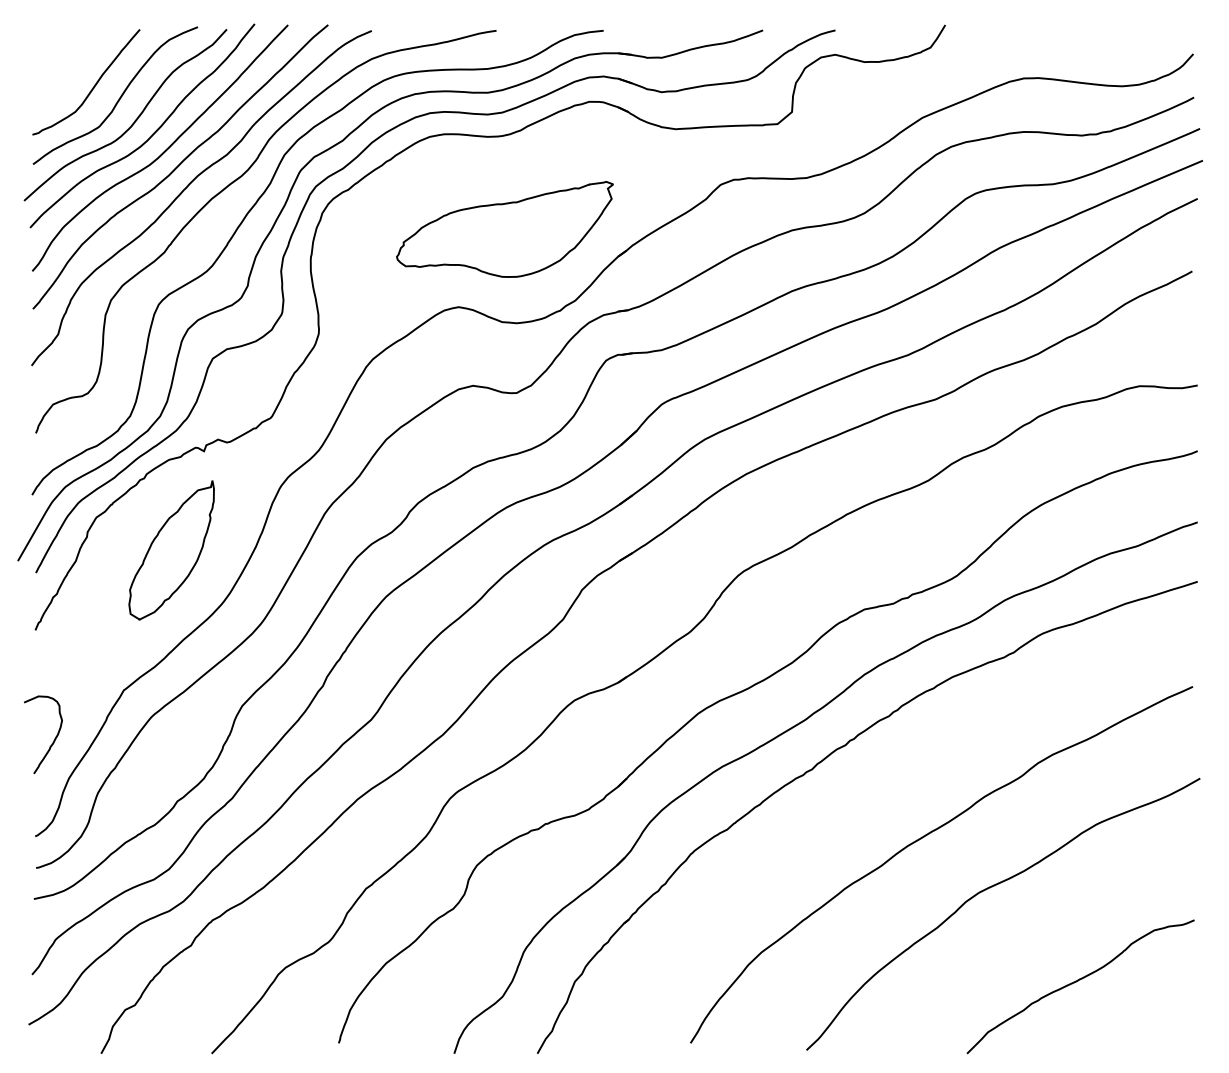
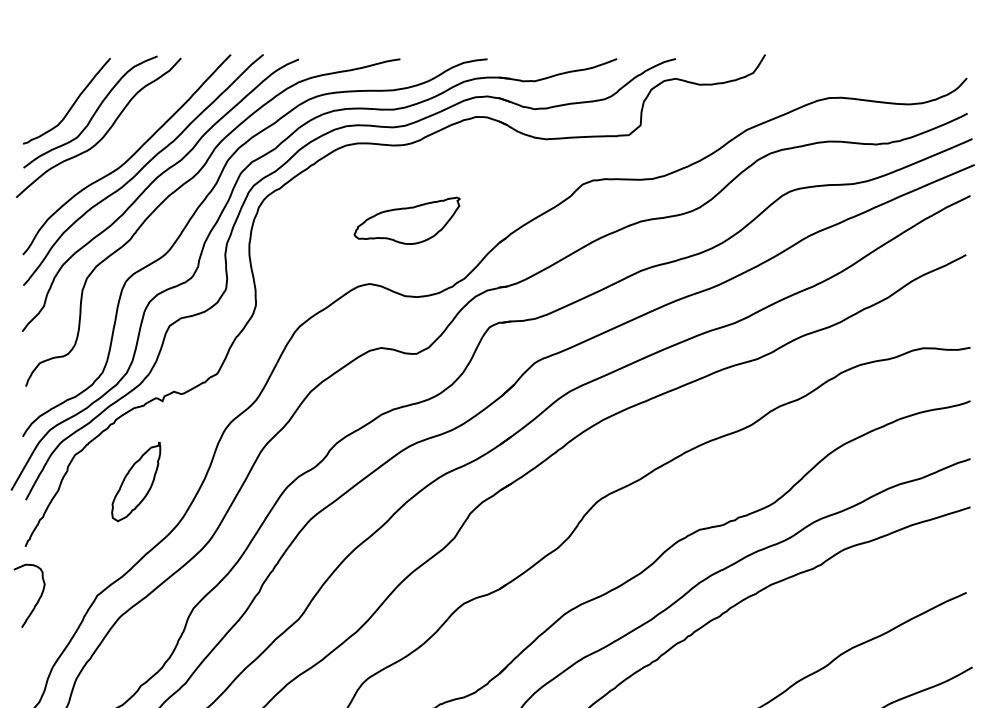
curve: (151, 134) -> (119, 143), removed
part: (504, 229) -> (406, 220), size x0.6
part: (171, 550) -> (136, 481), size x0.7
curve: (53, 740) -> (37, 600), moved

